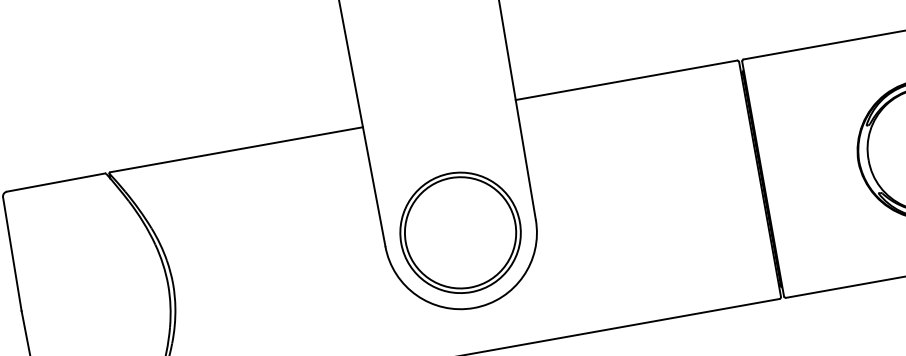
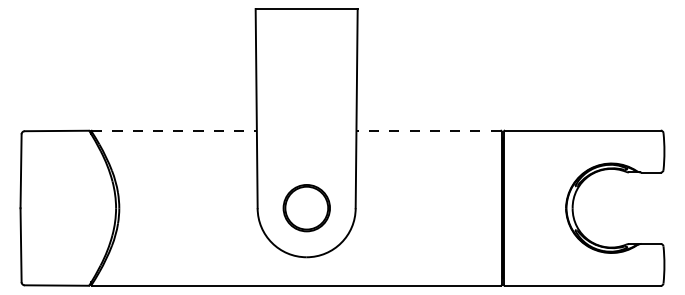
line: (626, 80) -> (428, 130), solid -> dashed
line: (238, 149) -> (175, 130), solid -> dashed
part: (460, 231) -> (306, 207), size x0.6

